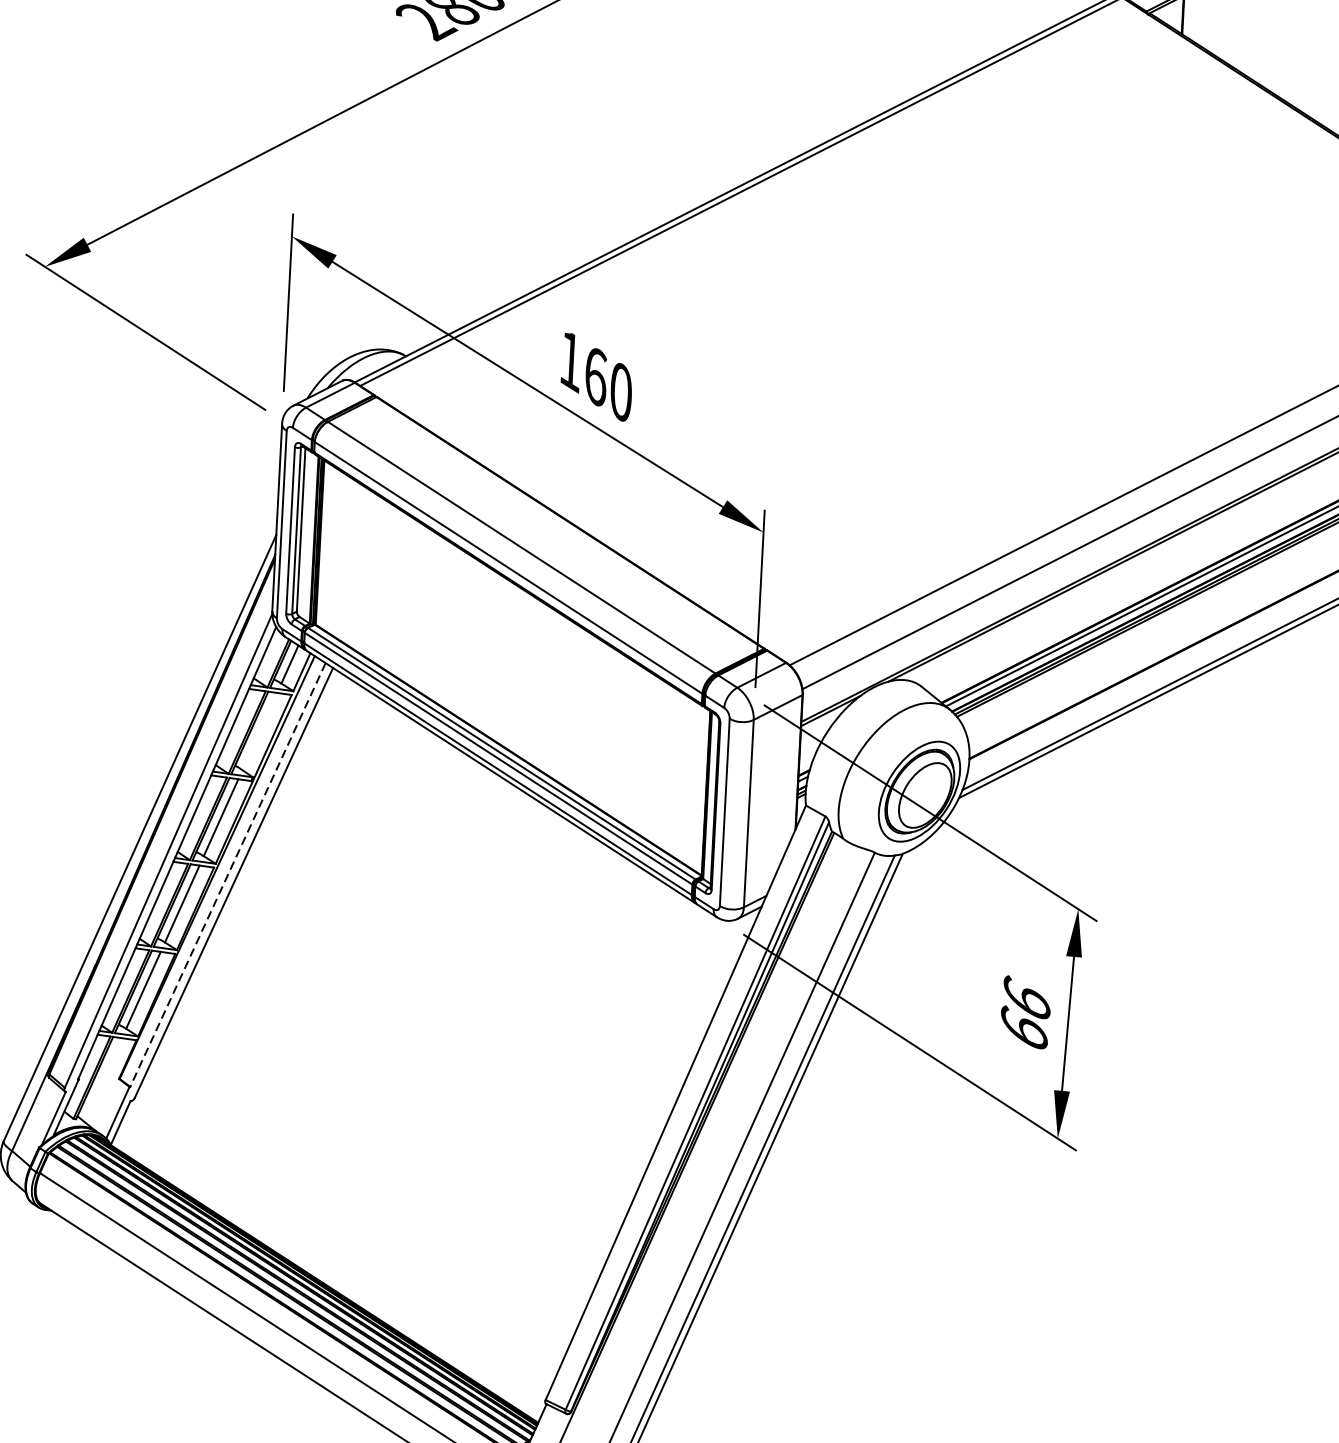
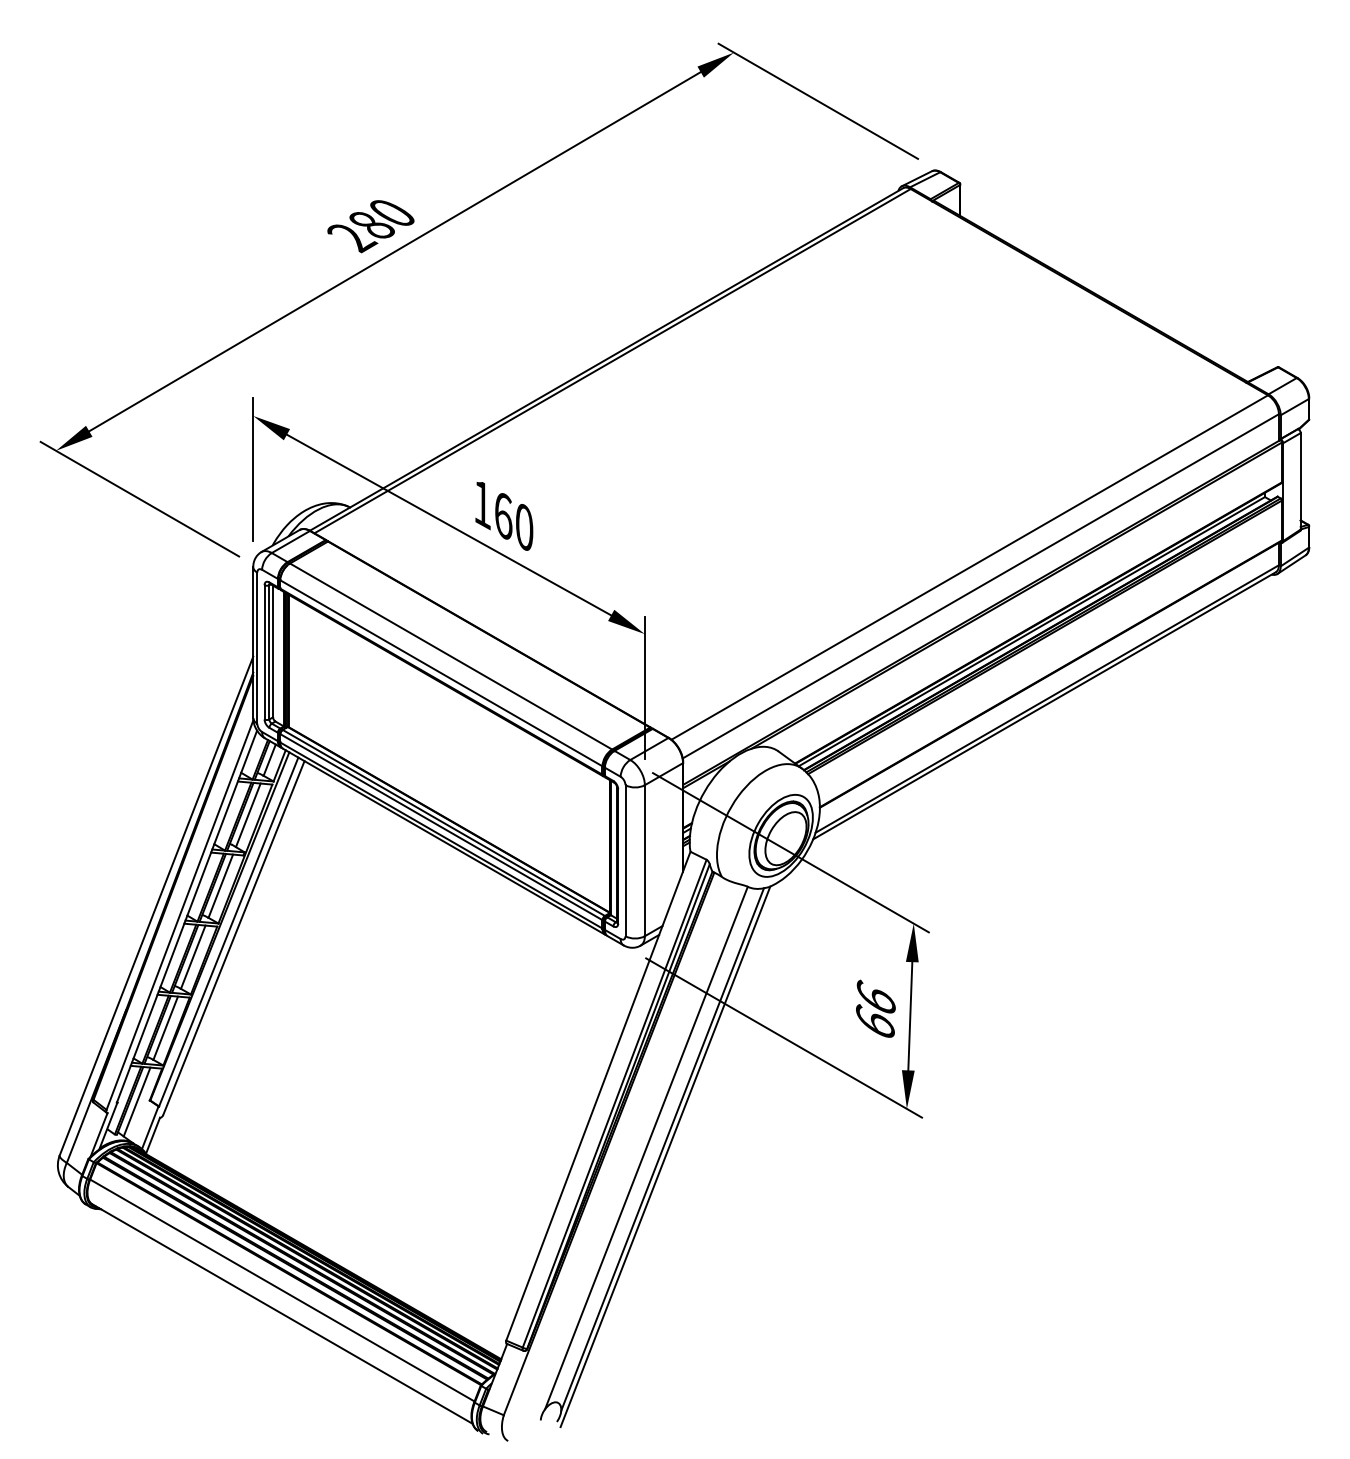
line: (258, 731) -> (247, 815), added
line: (227, 875) -> (228, 932), dashed -> solid
line: (102, 1079) -> (136, 1101), added

